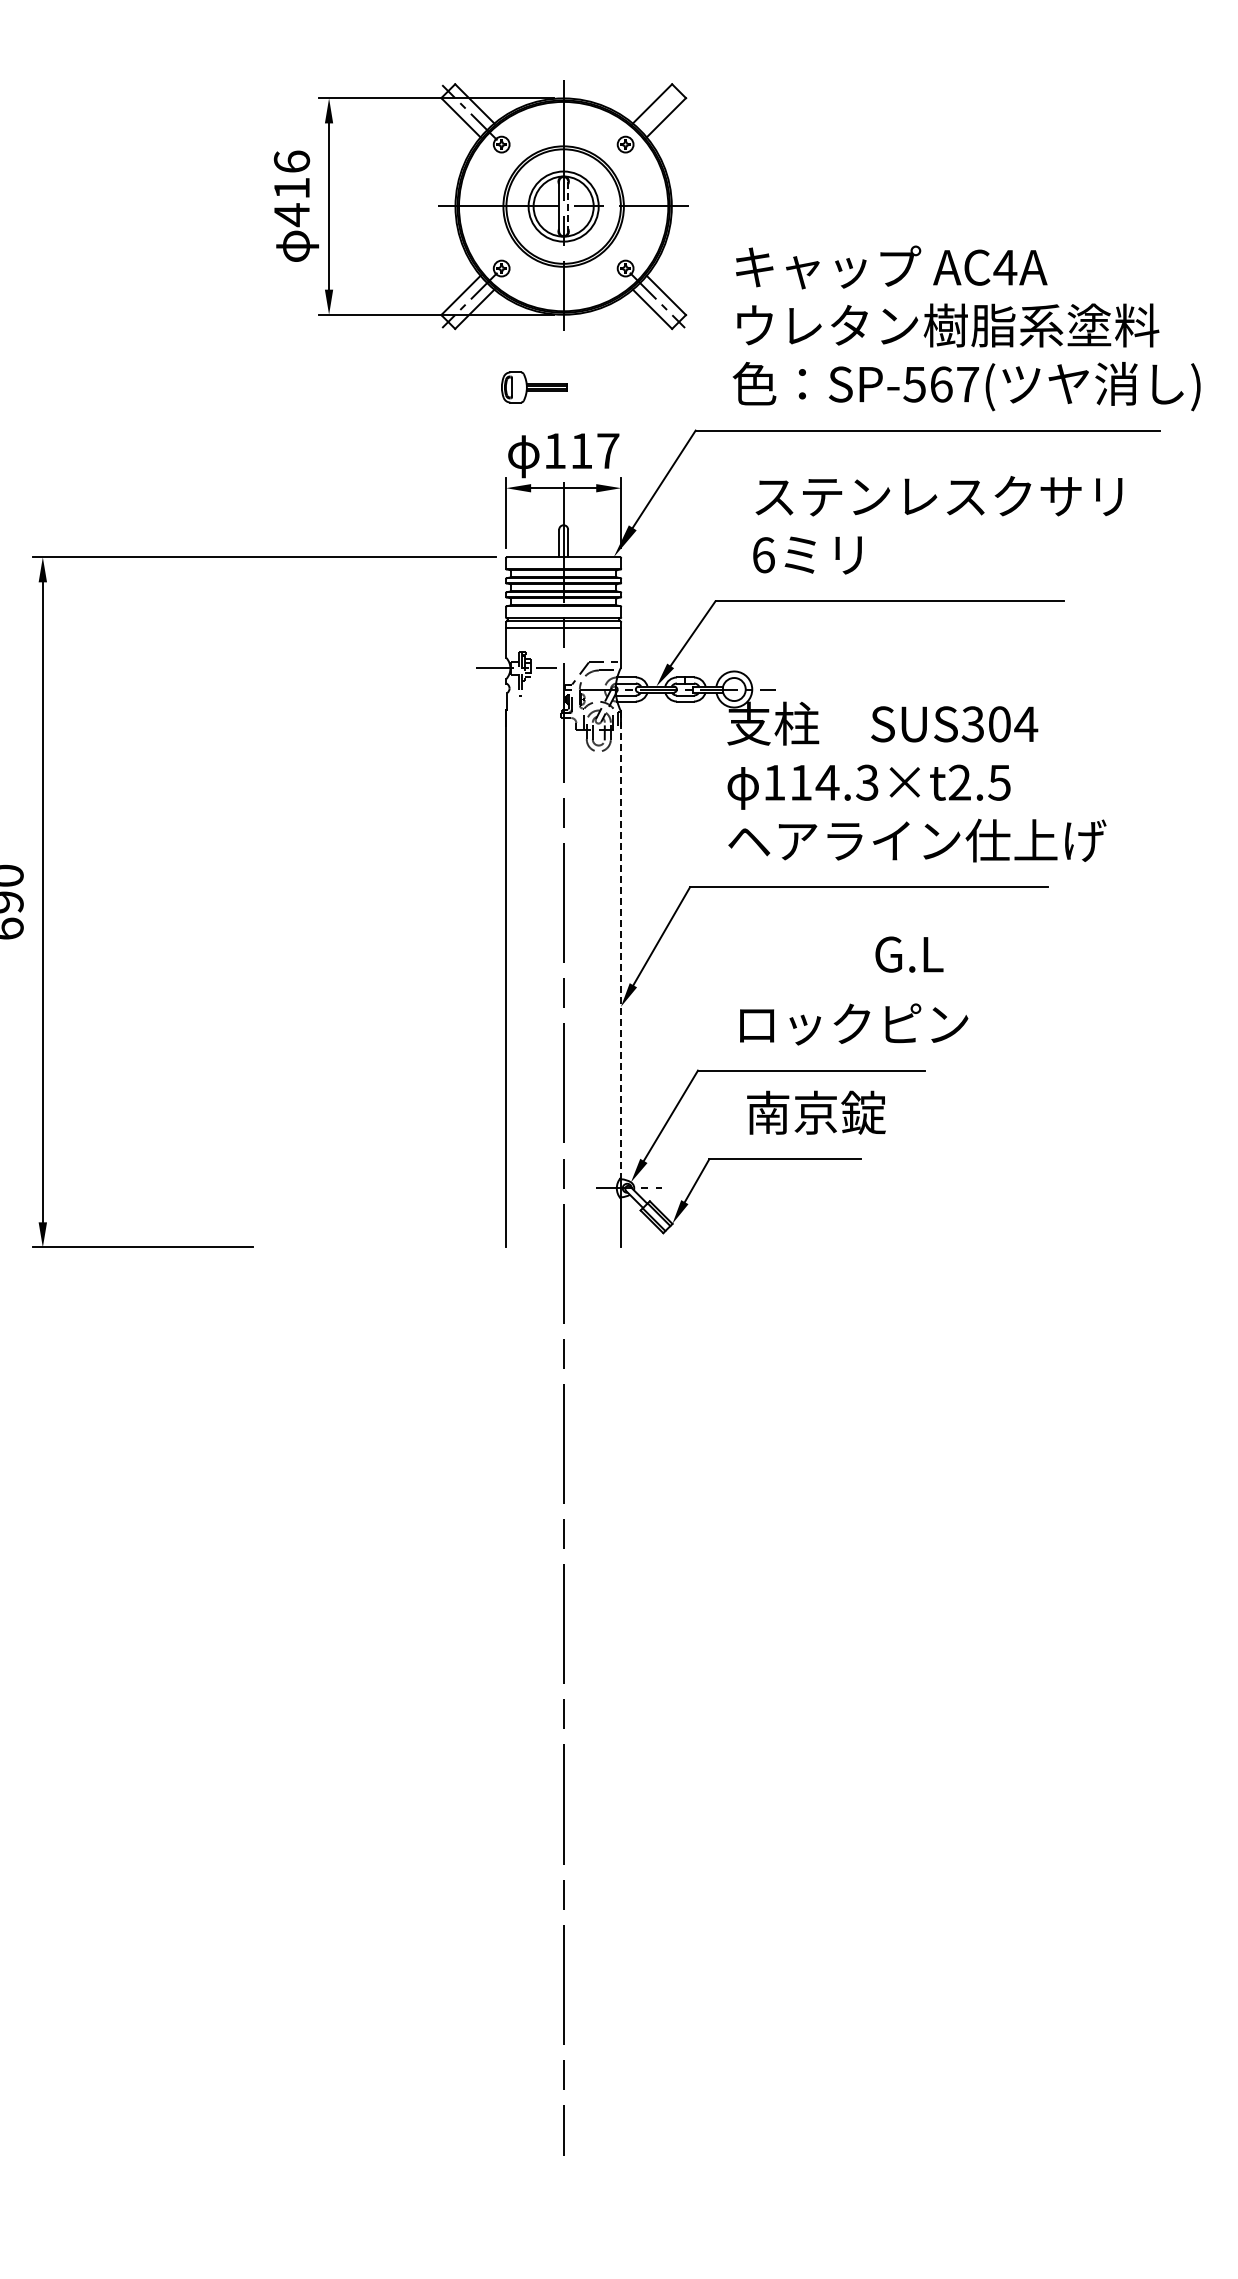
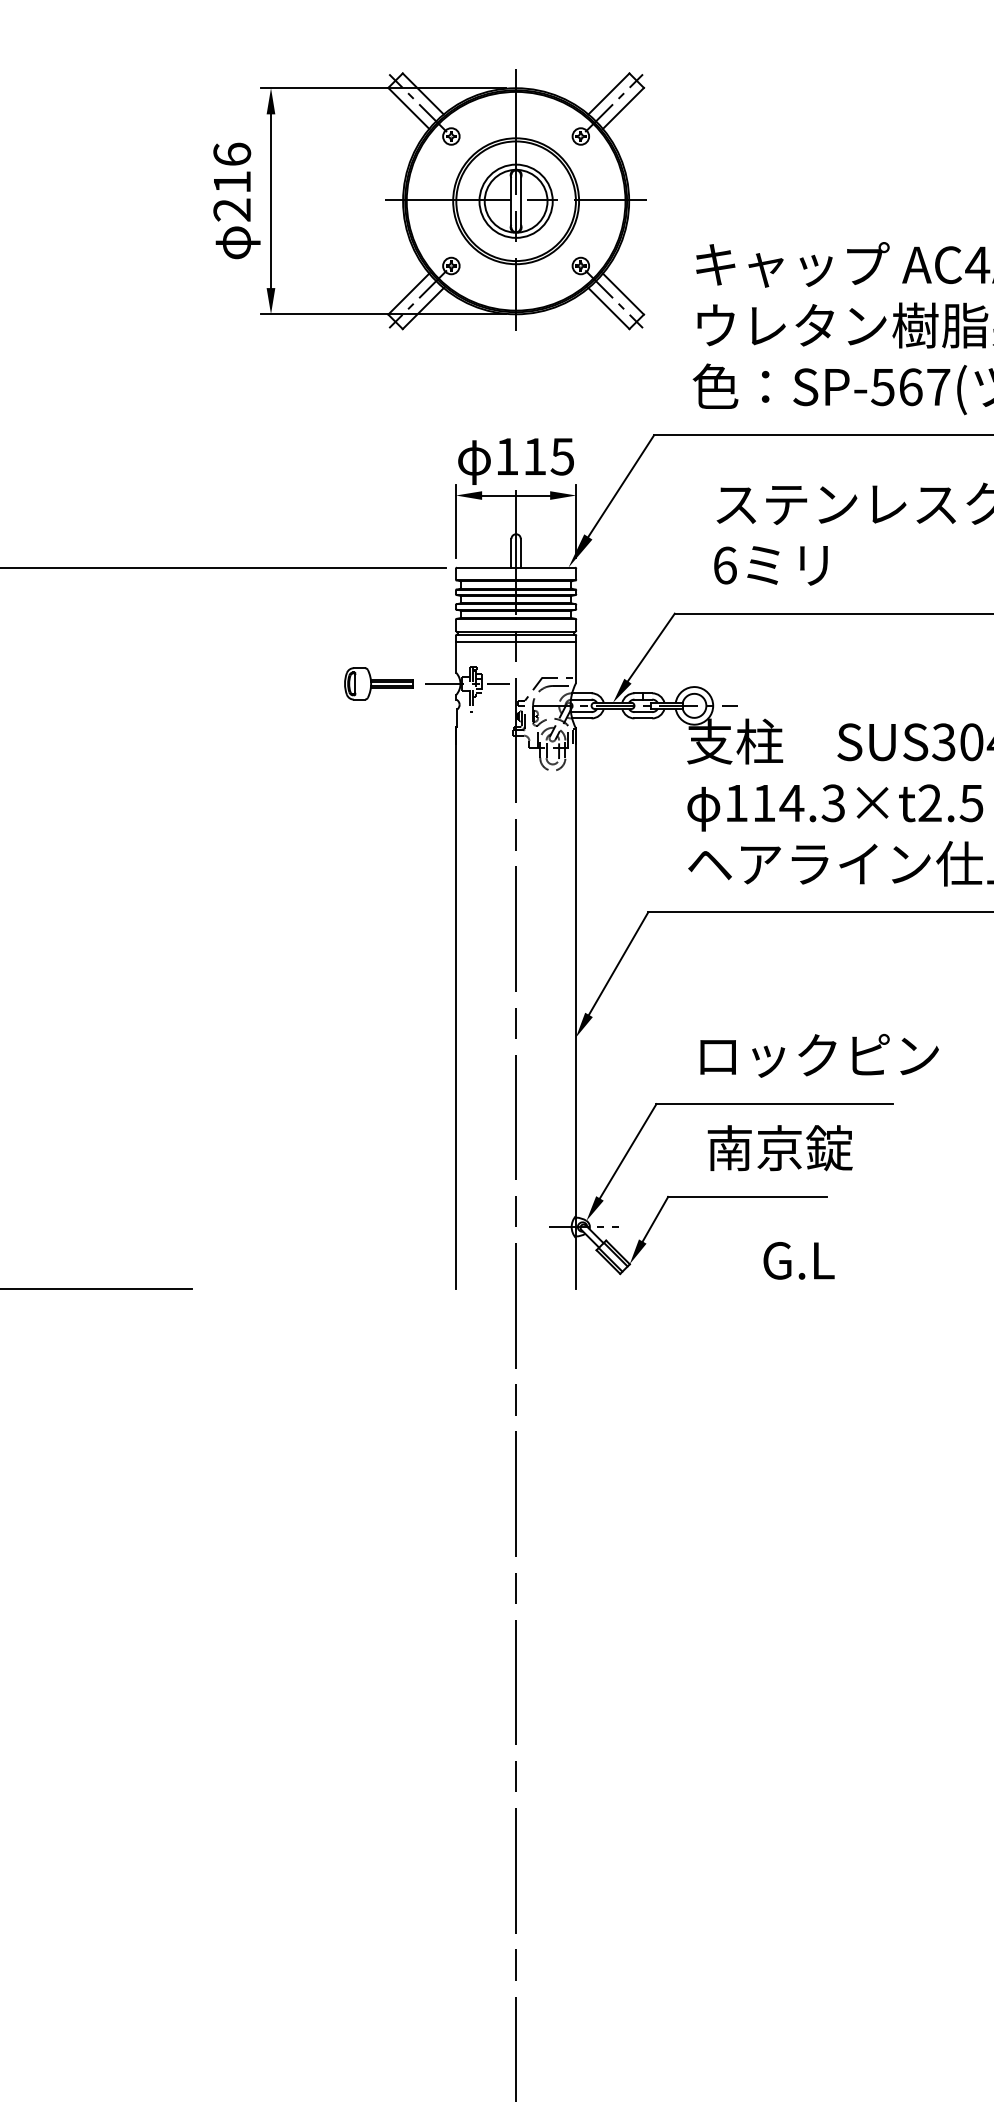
line: (657, 112) -> (614, 102), added
line: (568, 207) -> (521, 202), dashed -> solid
text: (291, 215) -> (231, 210), 416 -> 216
part: (534, 387) -> (379, 683), moved
text: (607, 451) -> (561, 457), 117 -> 115
line: (620, 944) -> (575, 972), dashed -> solid
text: (909, 954) -> (799, 1260), moved

